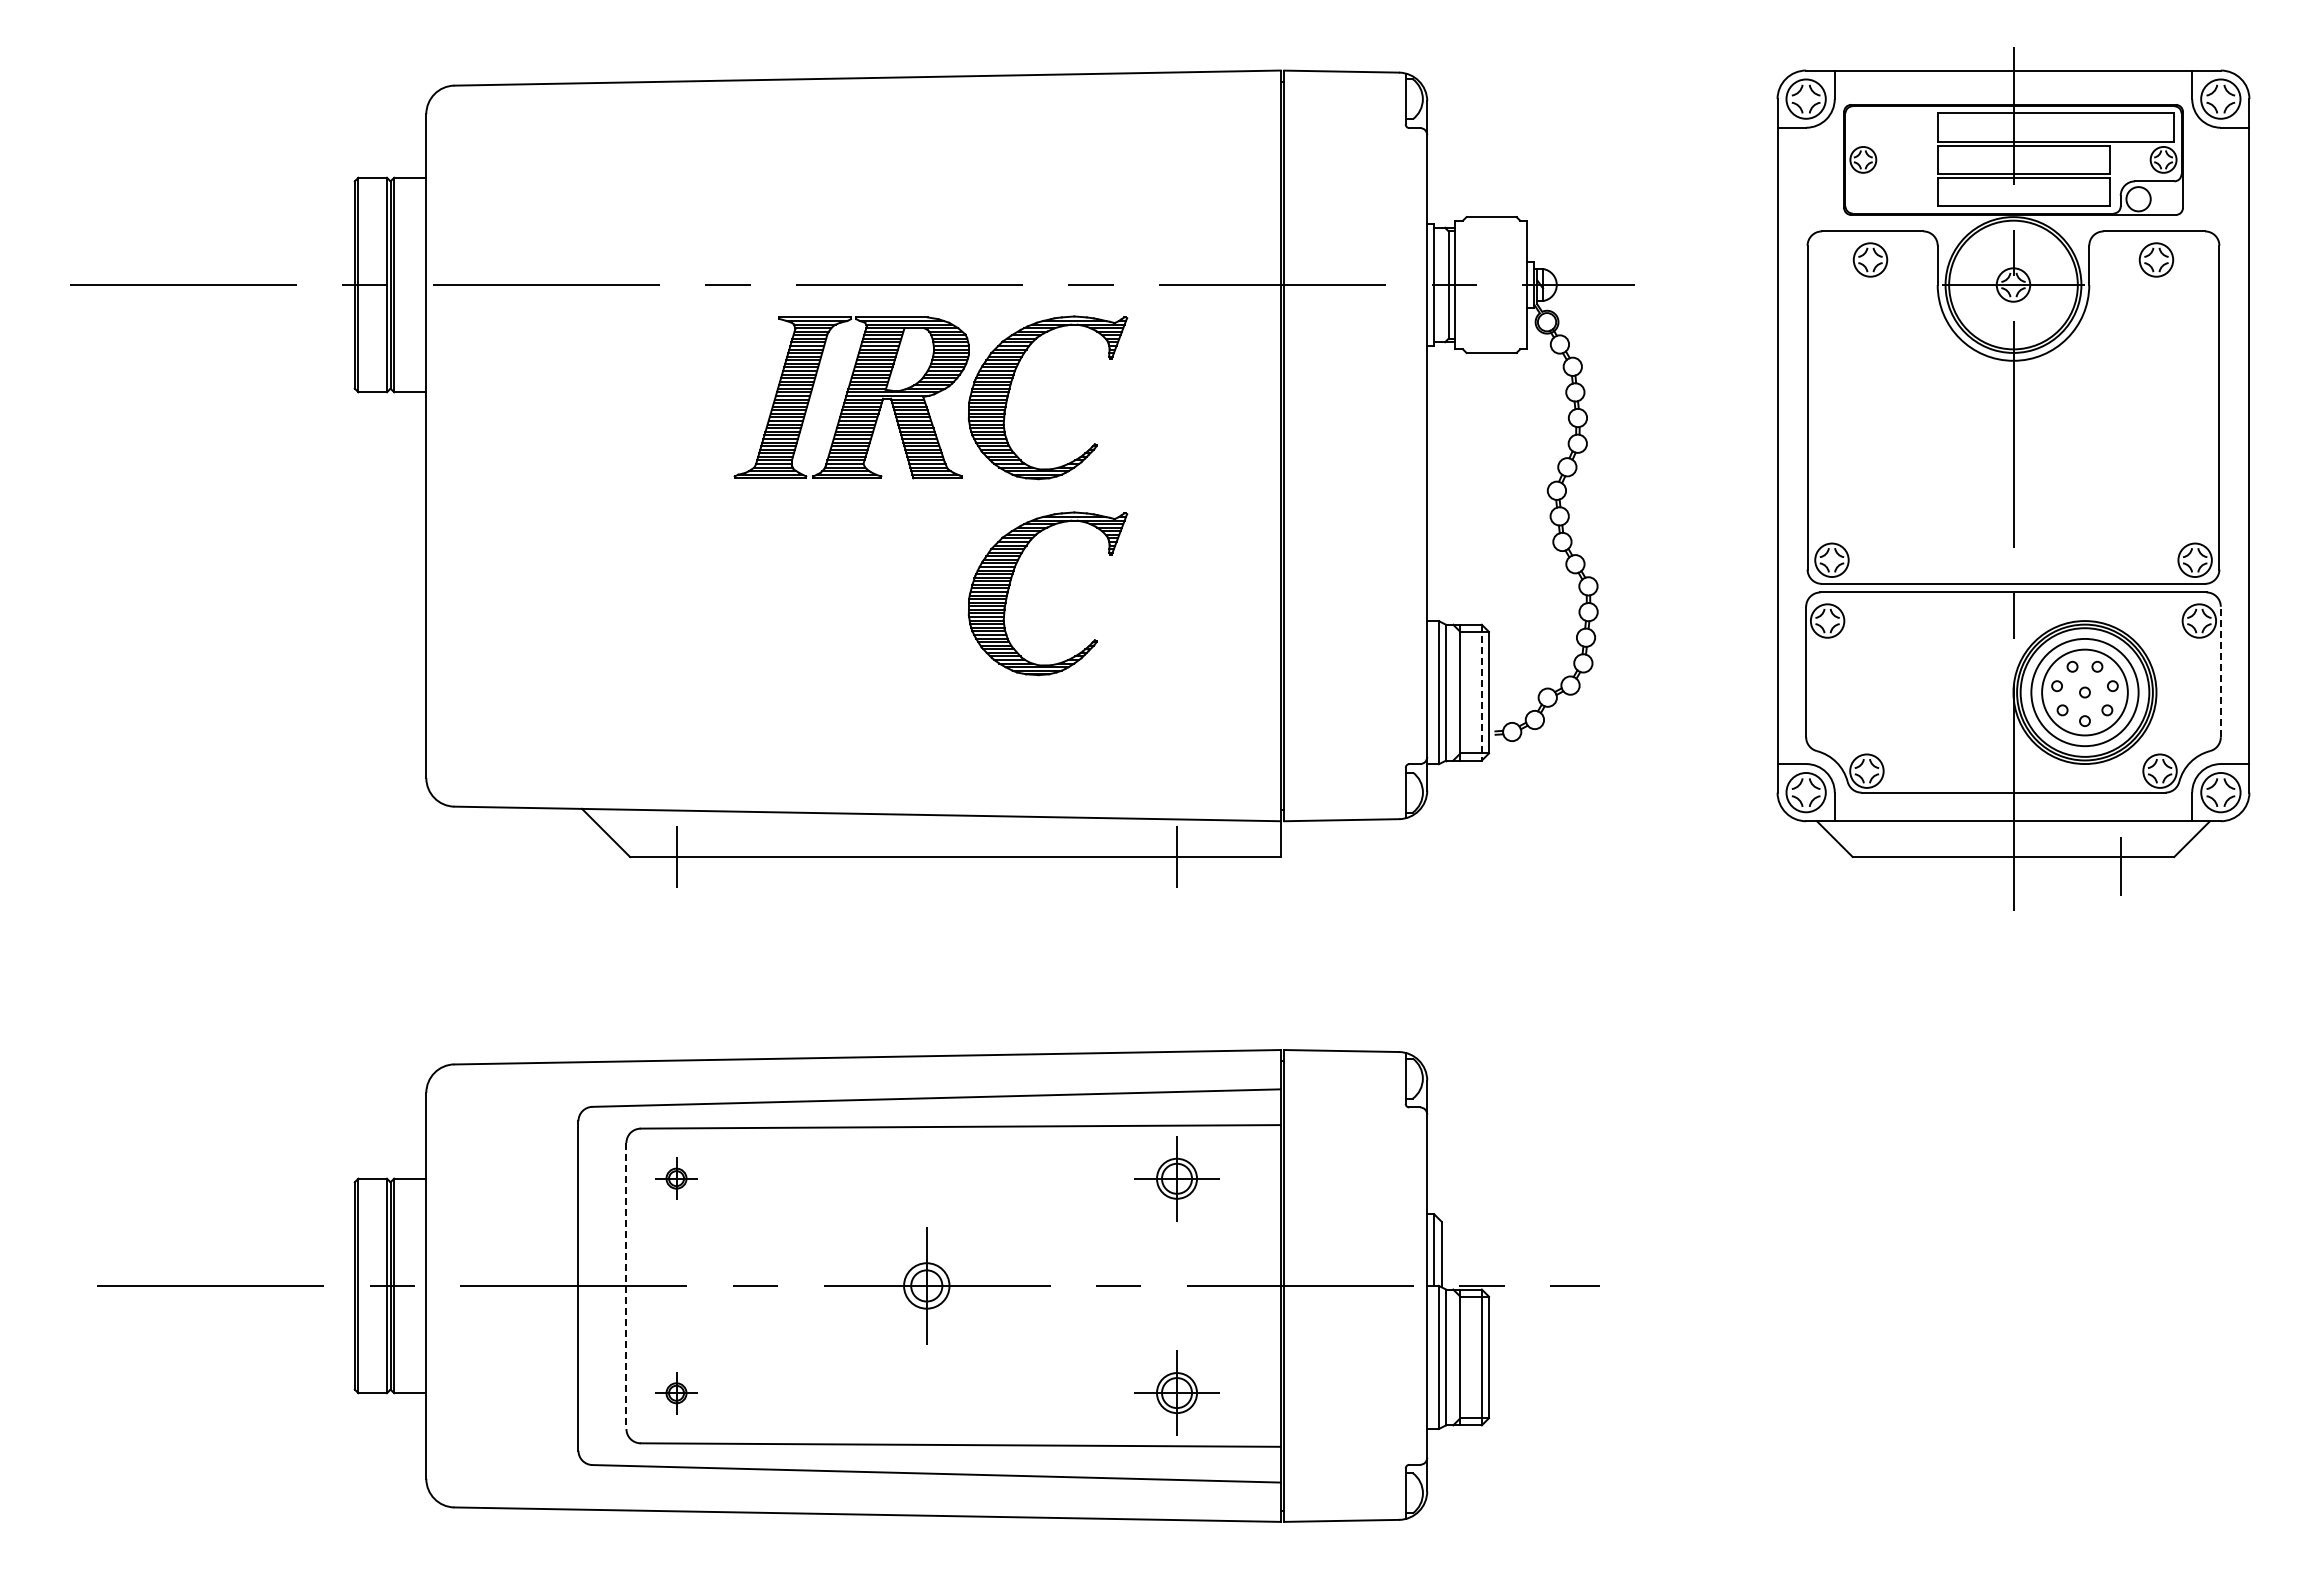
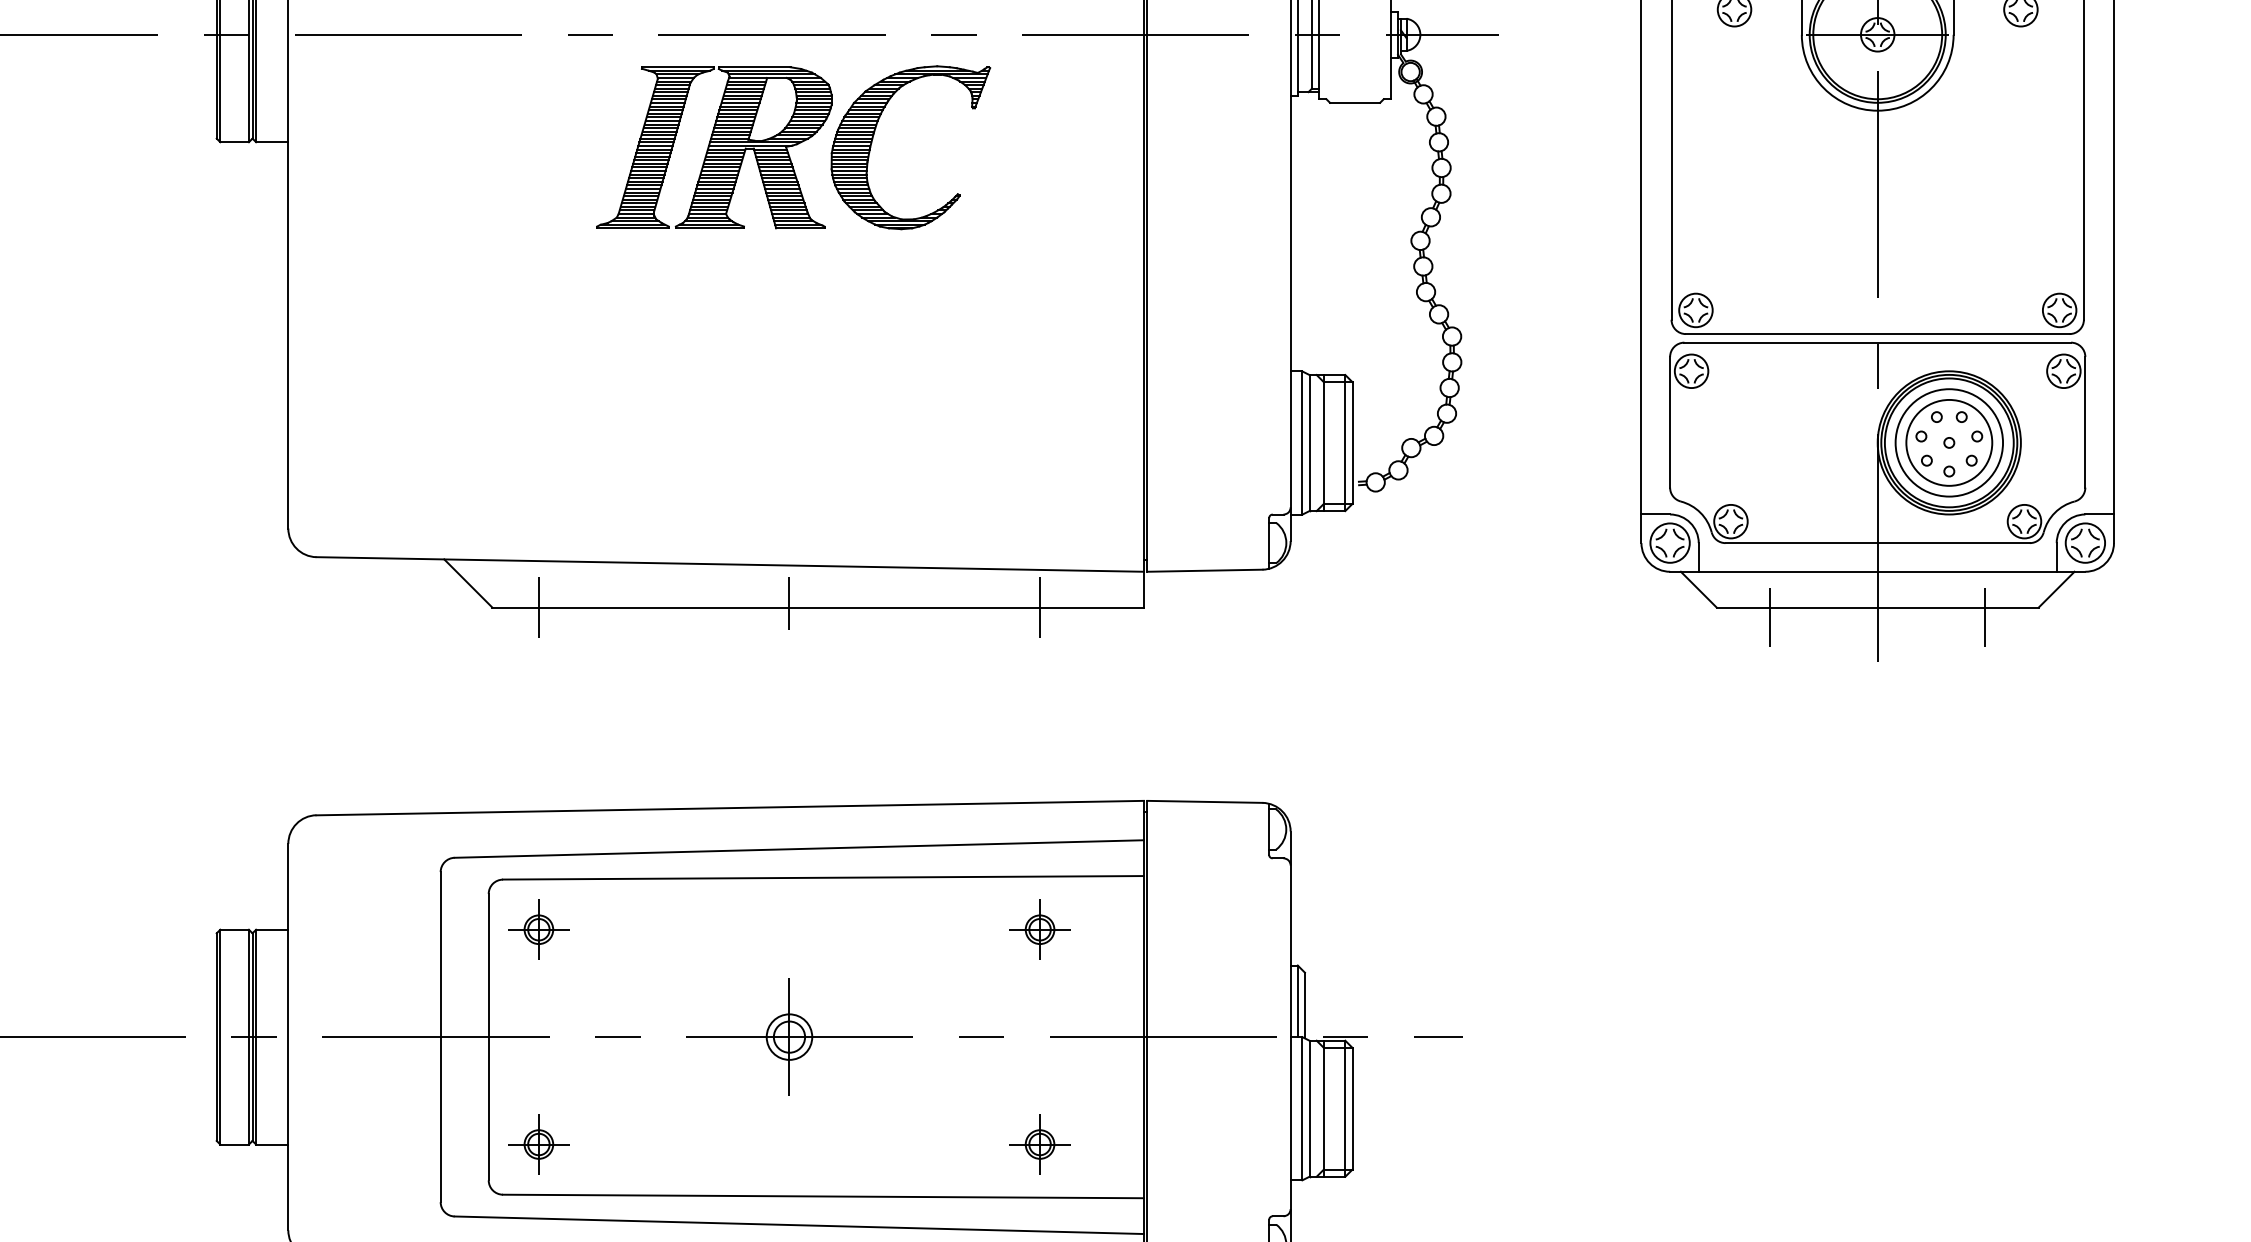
part: (1011, 582) -> (874, 332), removed
line: (2220, 671) -> (2085, 421), dashed -> solid
line: (1481, 692) -> (1344, 442), dashed -> solid
line: (926, 852) -> (789, 603), added
line: (1906, 866) -> (1770, 617), added
part: (676, 1178) -> (538, 929), size x1.43
part: (1176, 1178) -> (1039, 929), size x0.71
line: (626, 1286) -> (488, 1037), dashed -> solid
part: (676, 1393) -> (538, 1144), size x1.43
part: (1176, 1393) -> (1039, 1144), size x0.71

